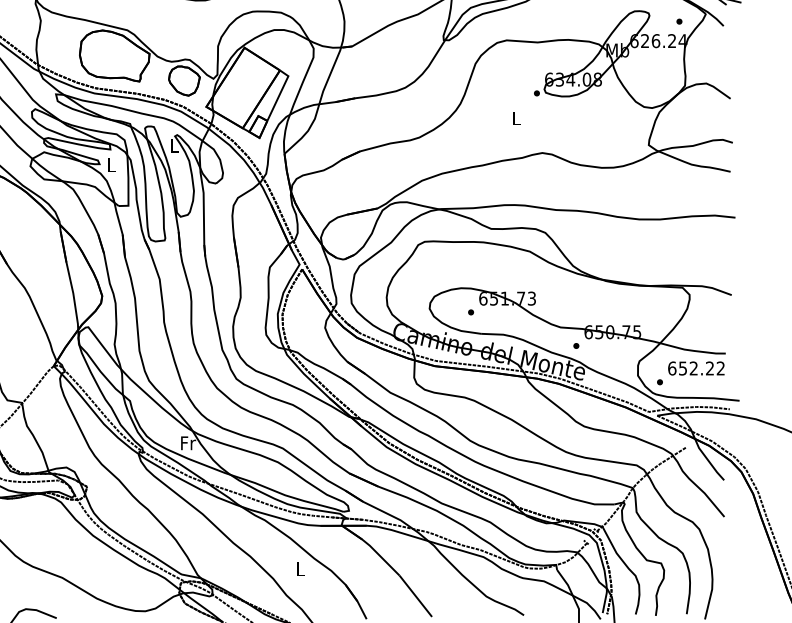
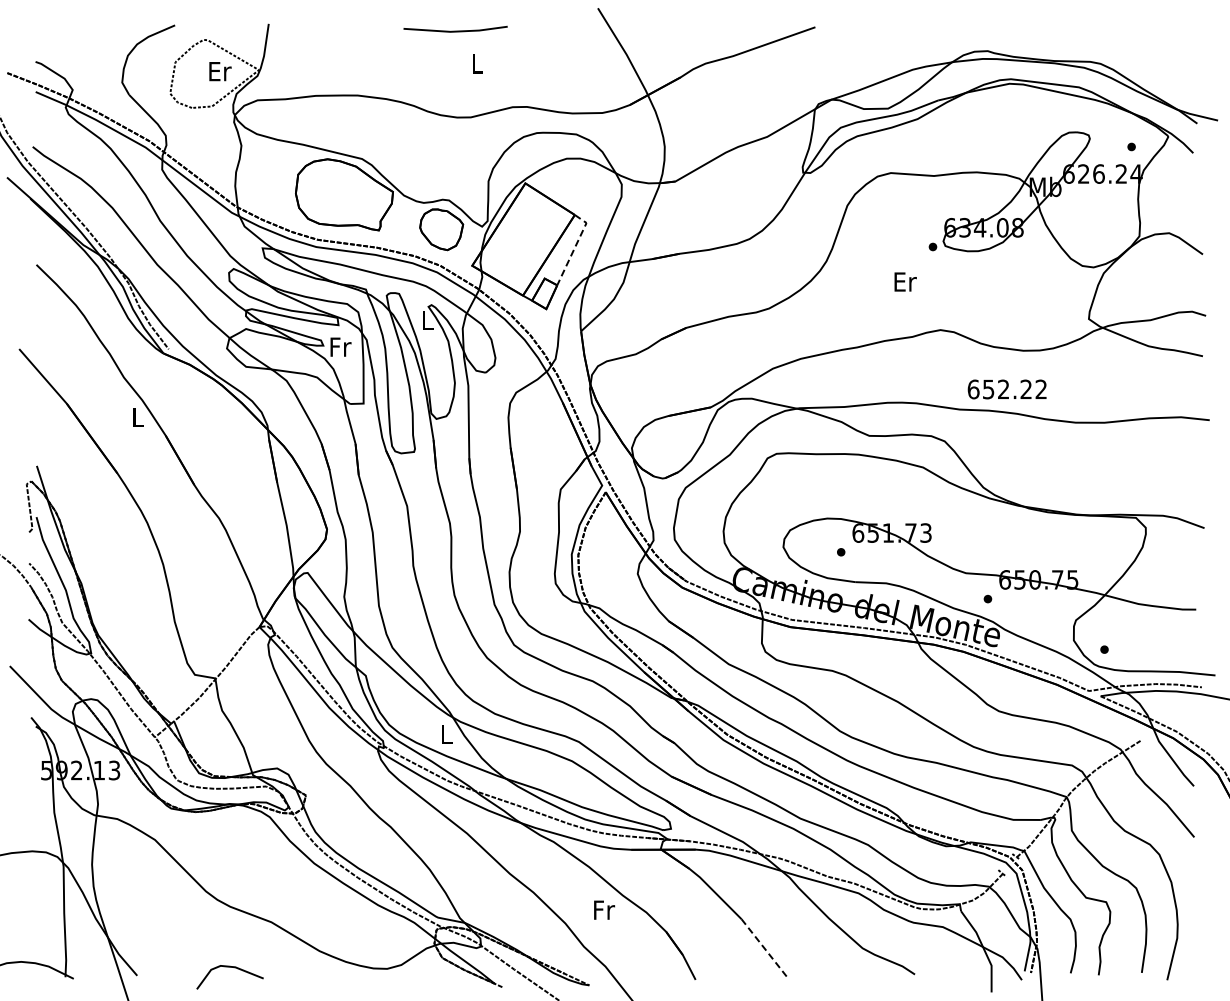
line: (280, 93) -> (575, 247), solid -> dashed
text: (517, 118) -> (905, 281), L -> Er
text: (111, 164) -> (340, 346), L -> Fr
text: (695, 368) -> (1006, 389), moved
text: (188, 443) -> (447, 734), Fr -> L
text: (301, 568) -> (604, 909), L -> Fr
line: (416, 595) -> (764, 947), solid -> dashed

